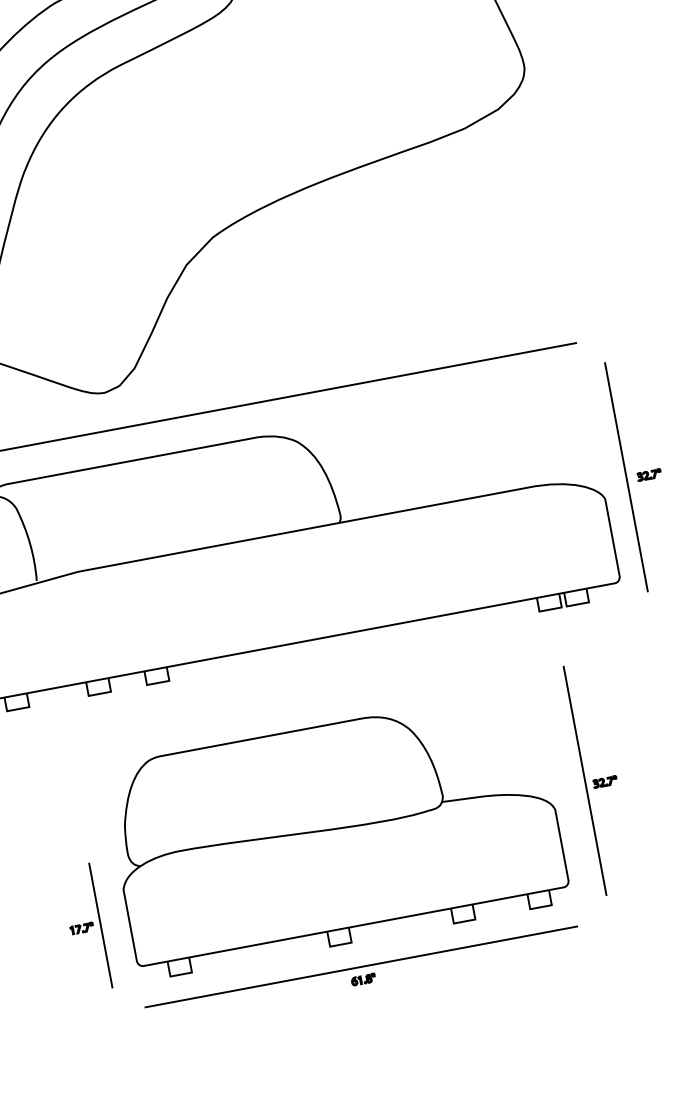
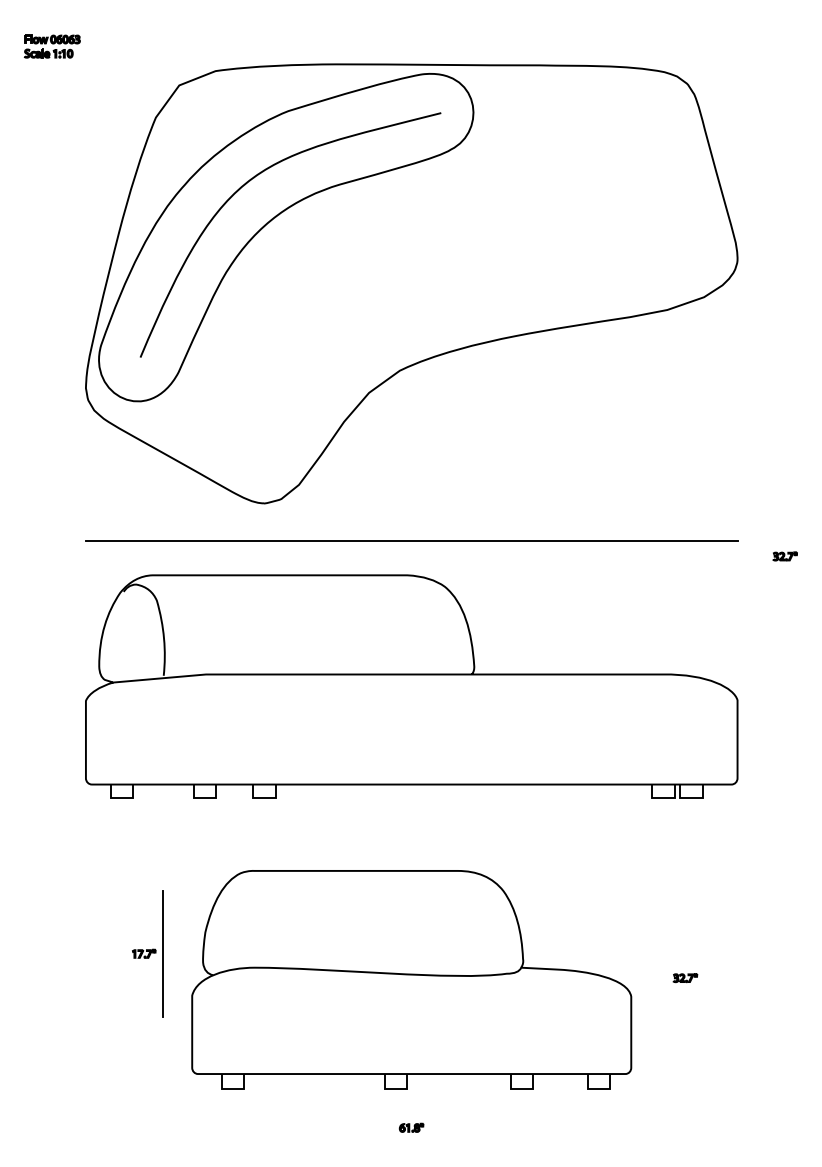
part: (648, 475) -> (784, 556), moved
line: (626, 477) -> (762, 682), removed
line: (584, 781) -> (665, 973), removed
part: (85, 927) -> (147, 953), moved
line: (361, 966) -> (411, 1114), removed

